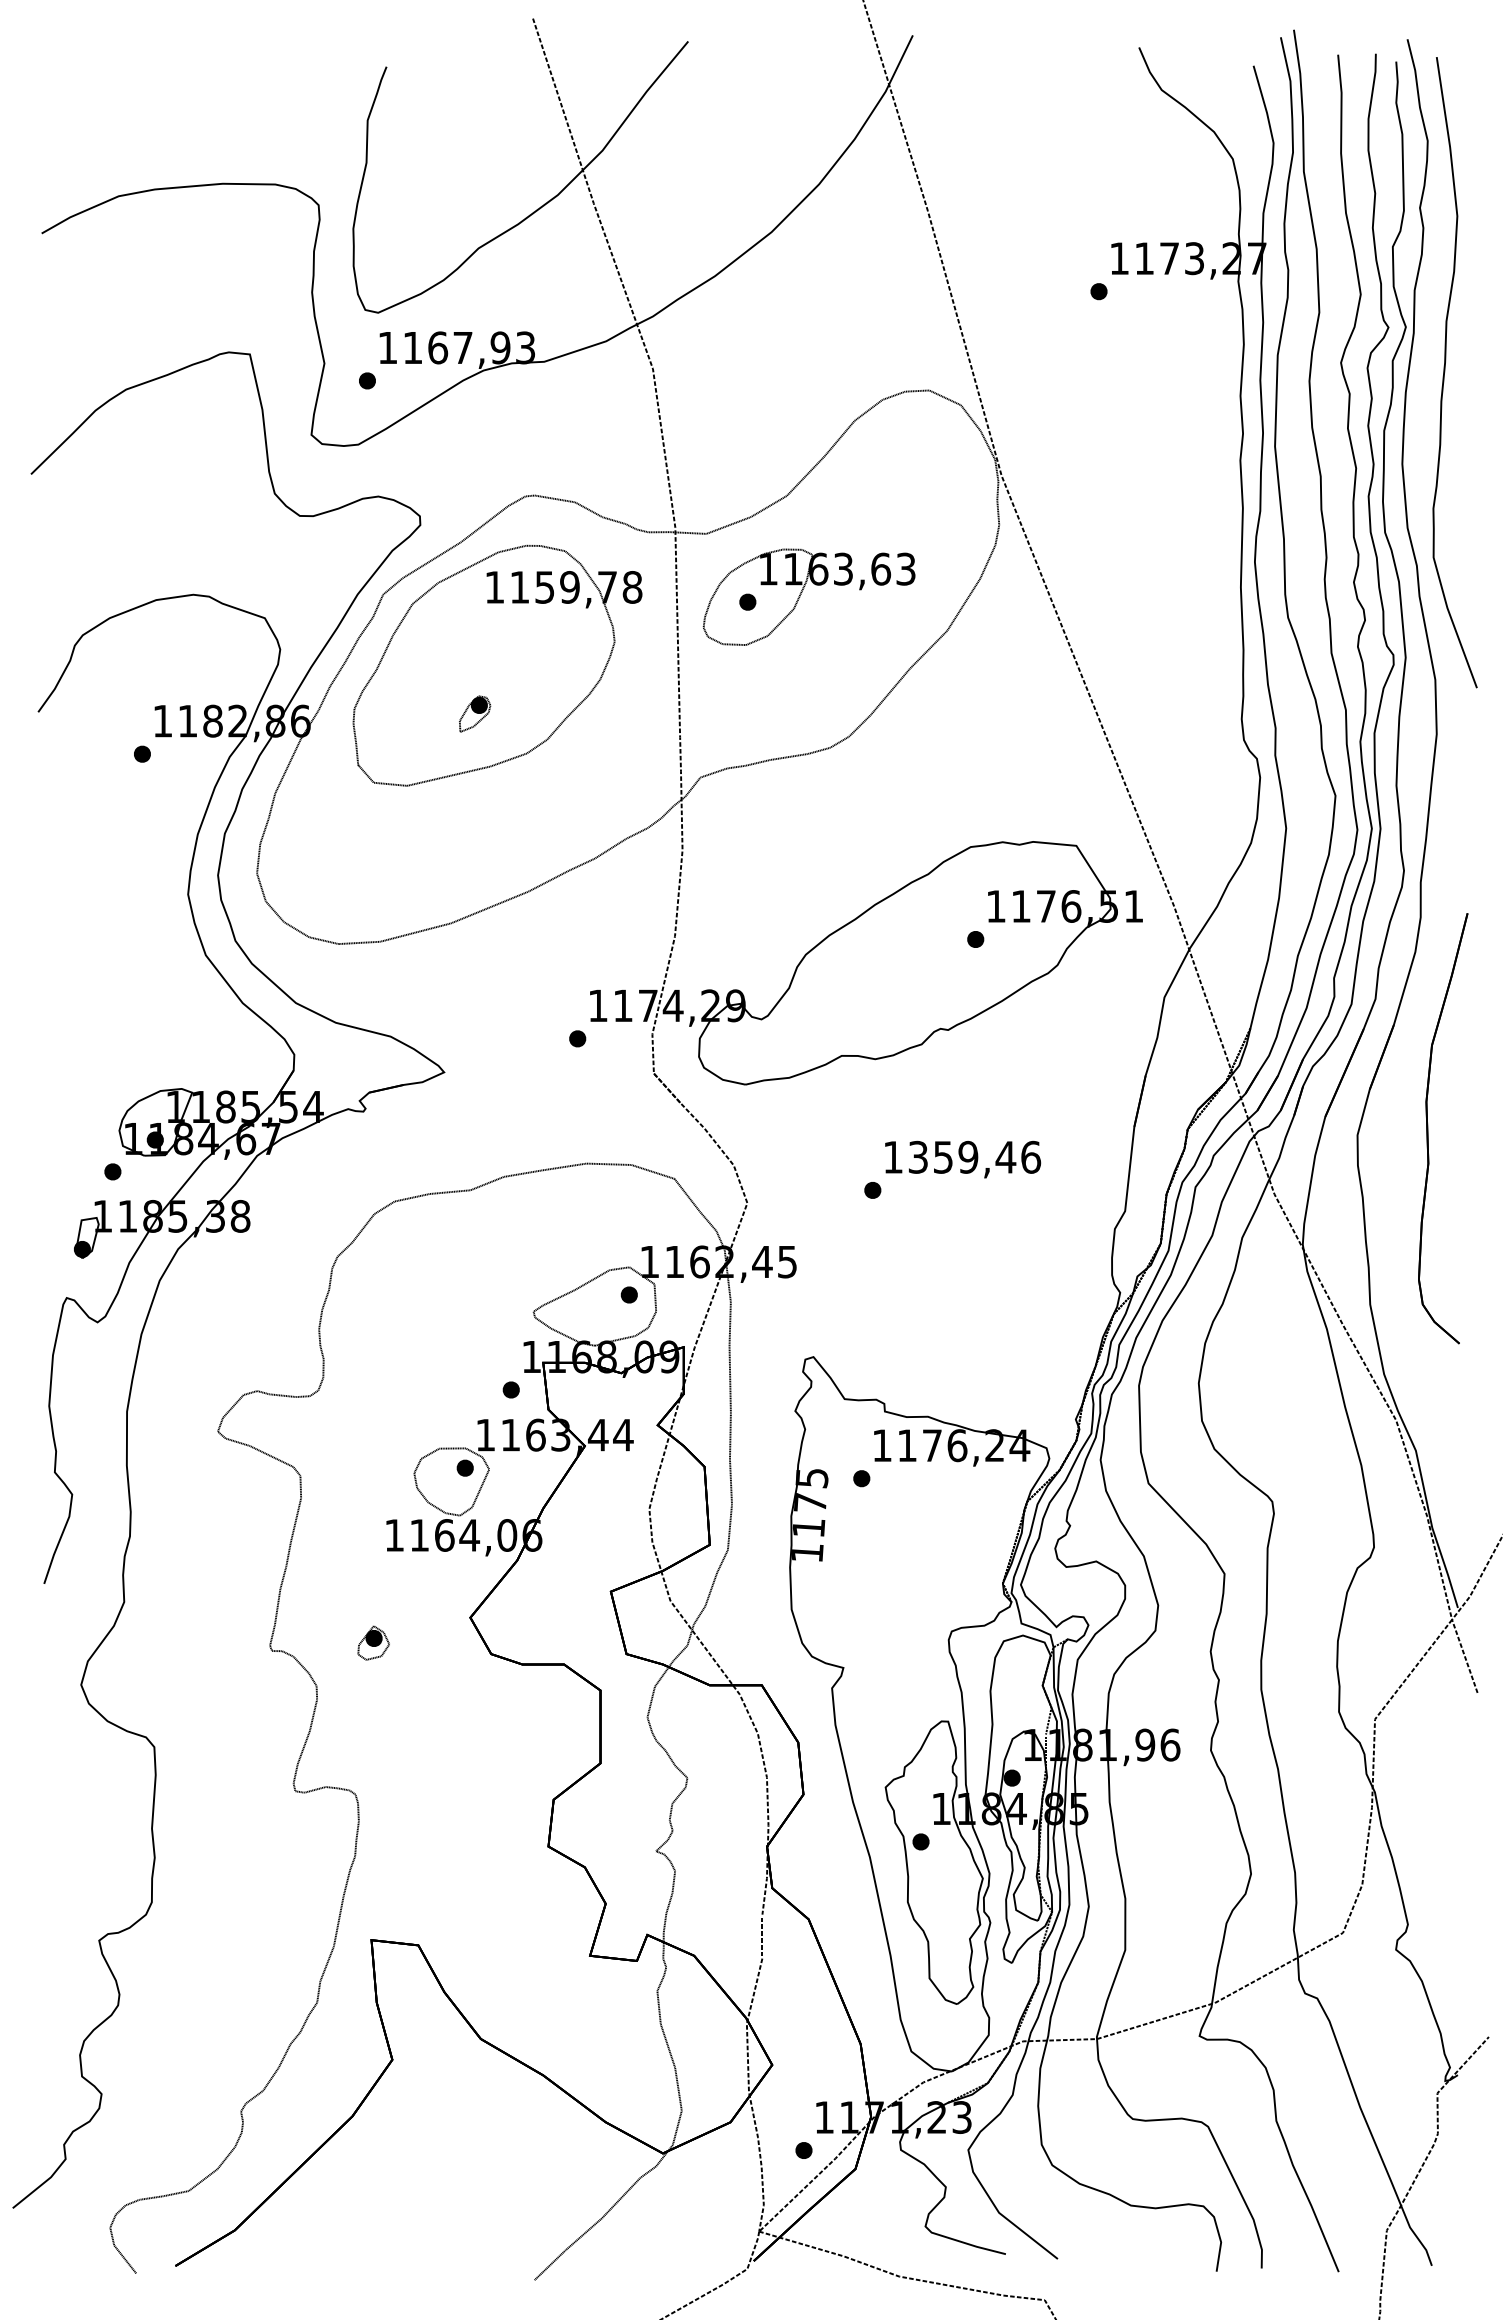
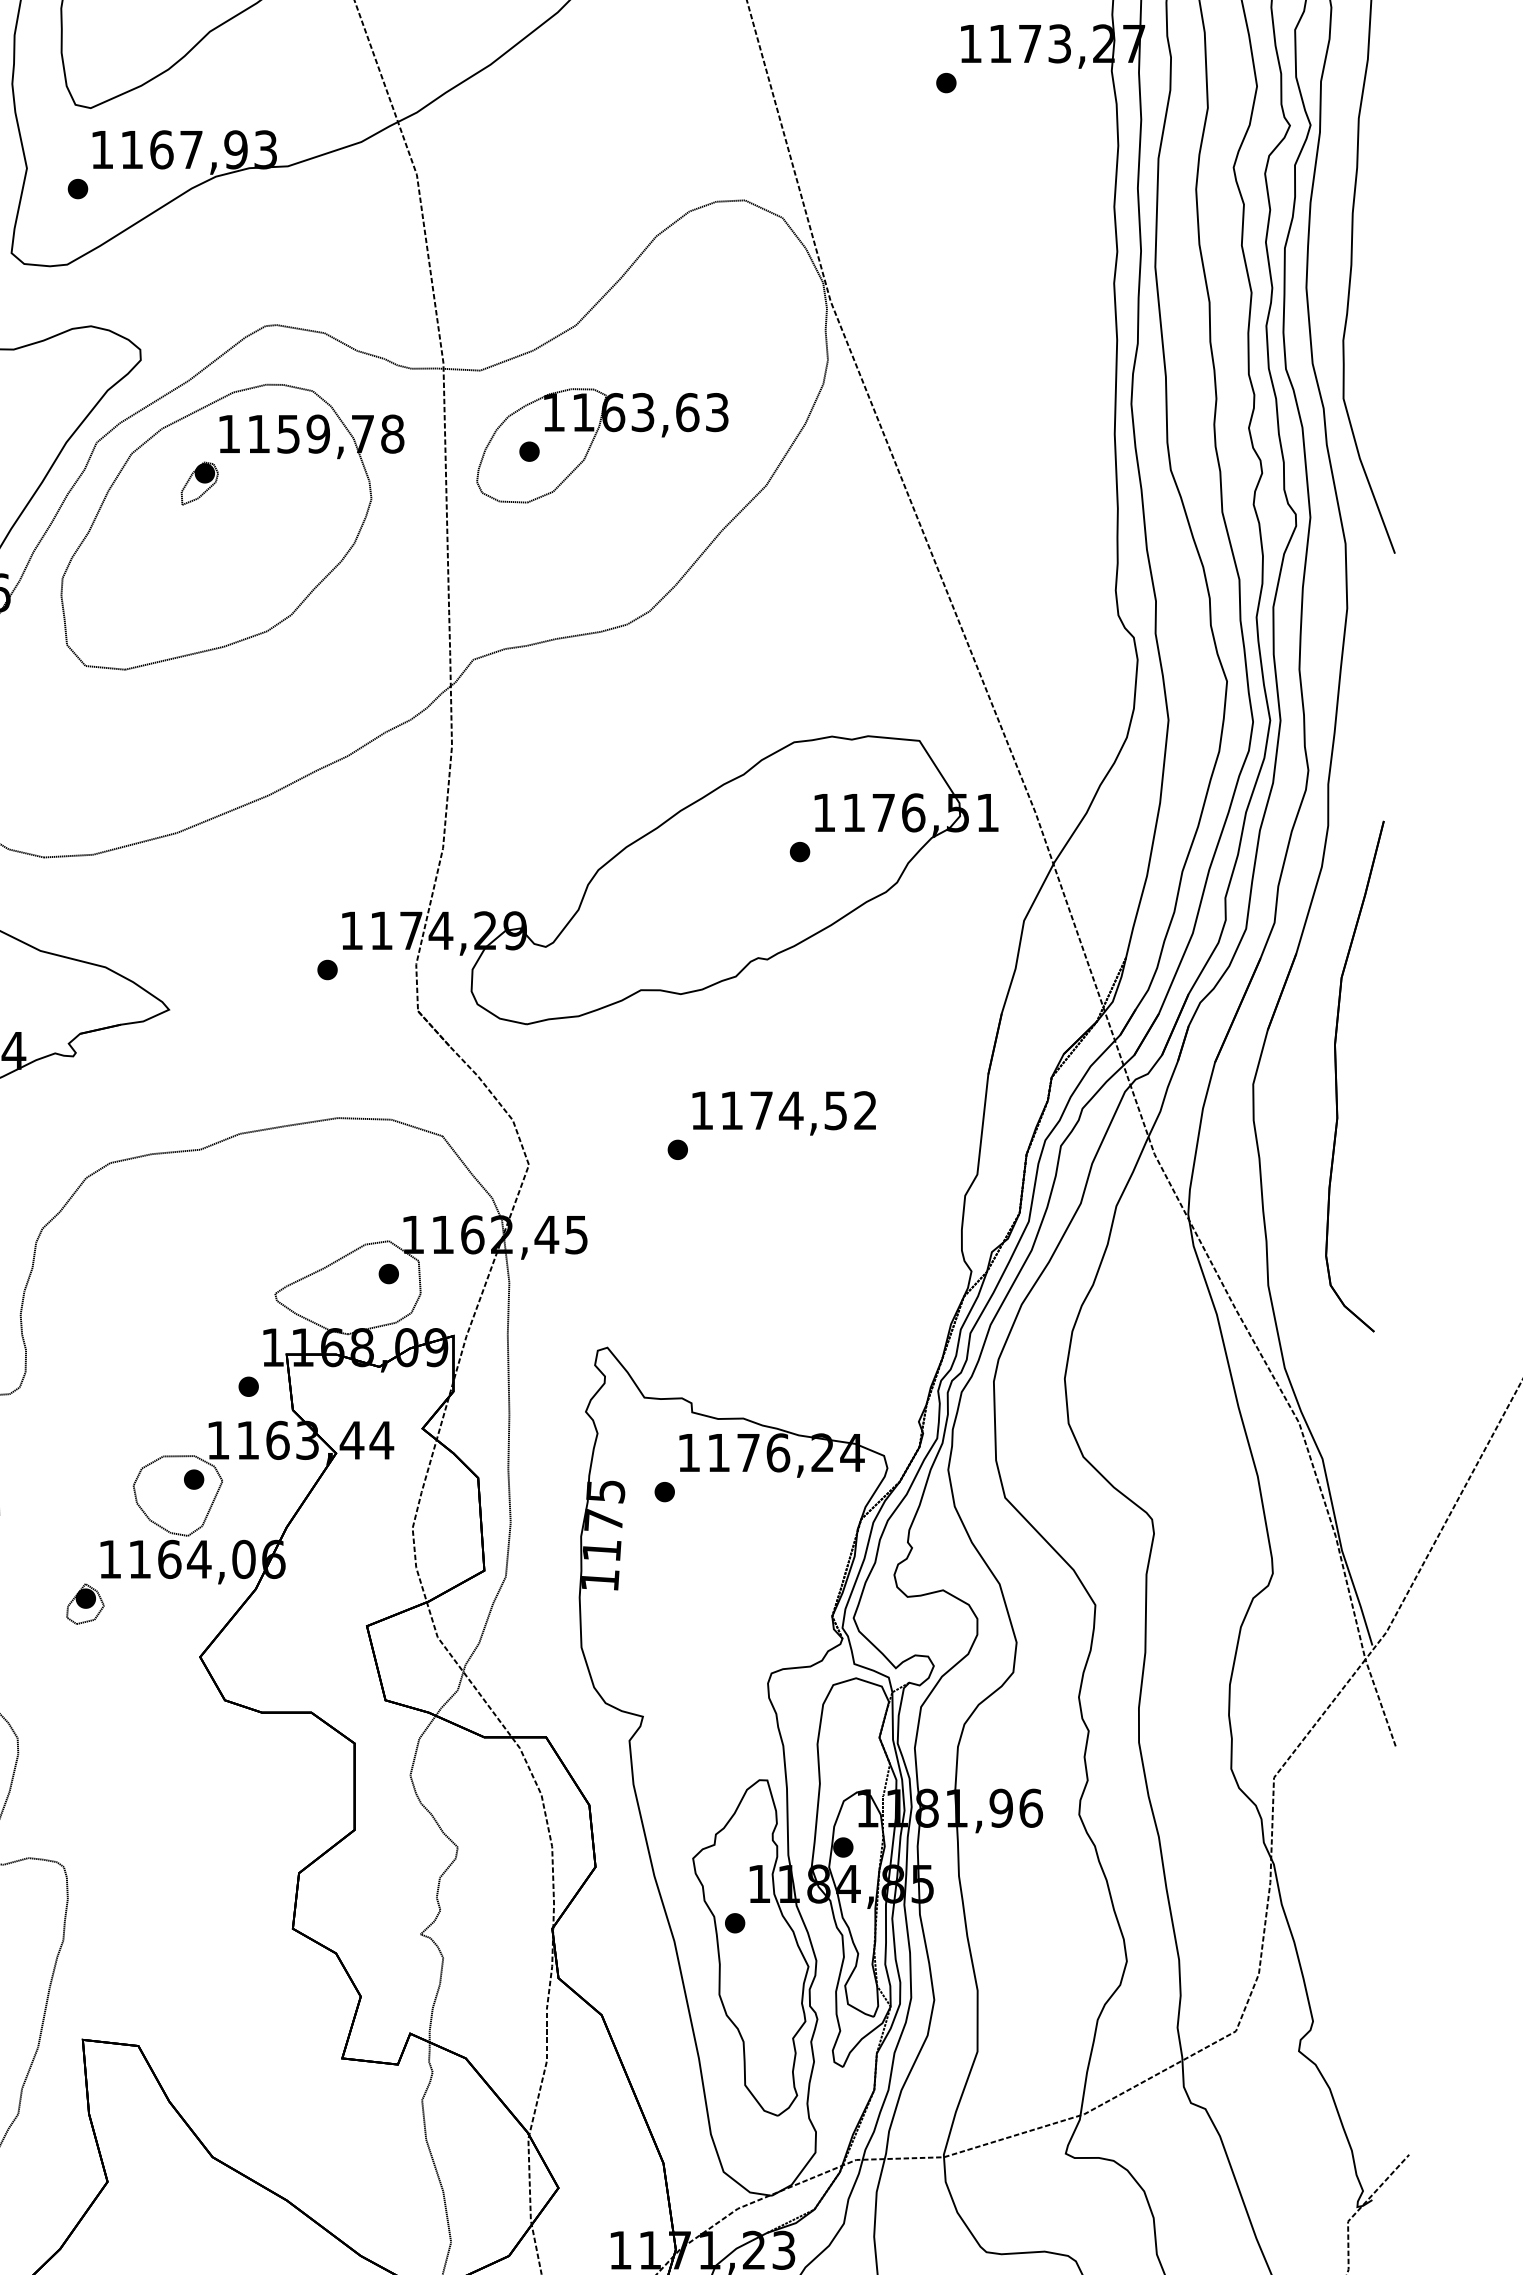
part: (475, 713) -> (200, 482), moved
text: (974, 1156) -> (798, 1109), 1359,46 -> 1174,52
part: (373, 1642) -> (85, 1603), moved

